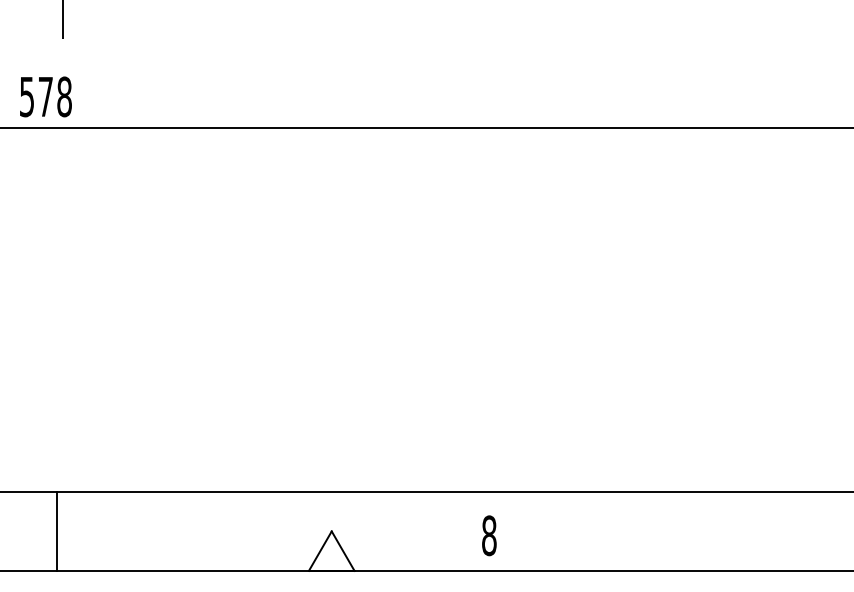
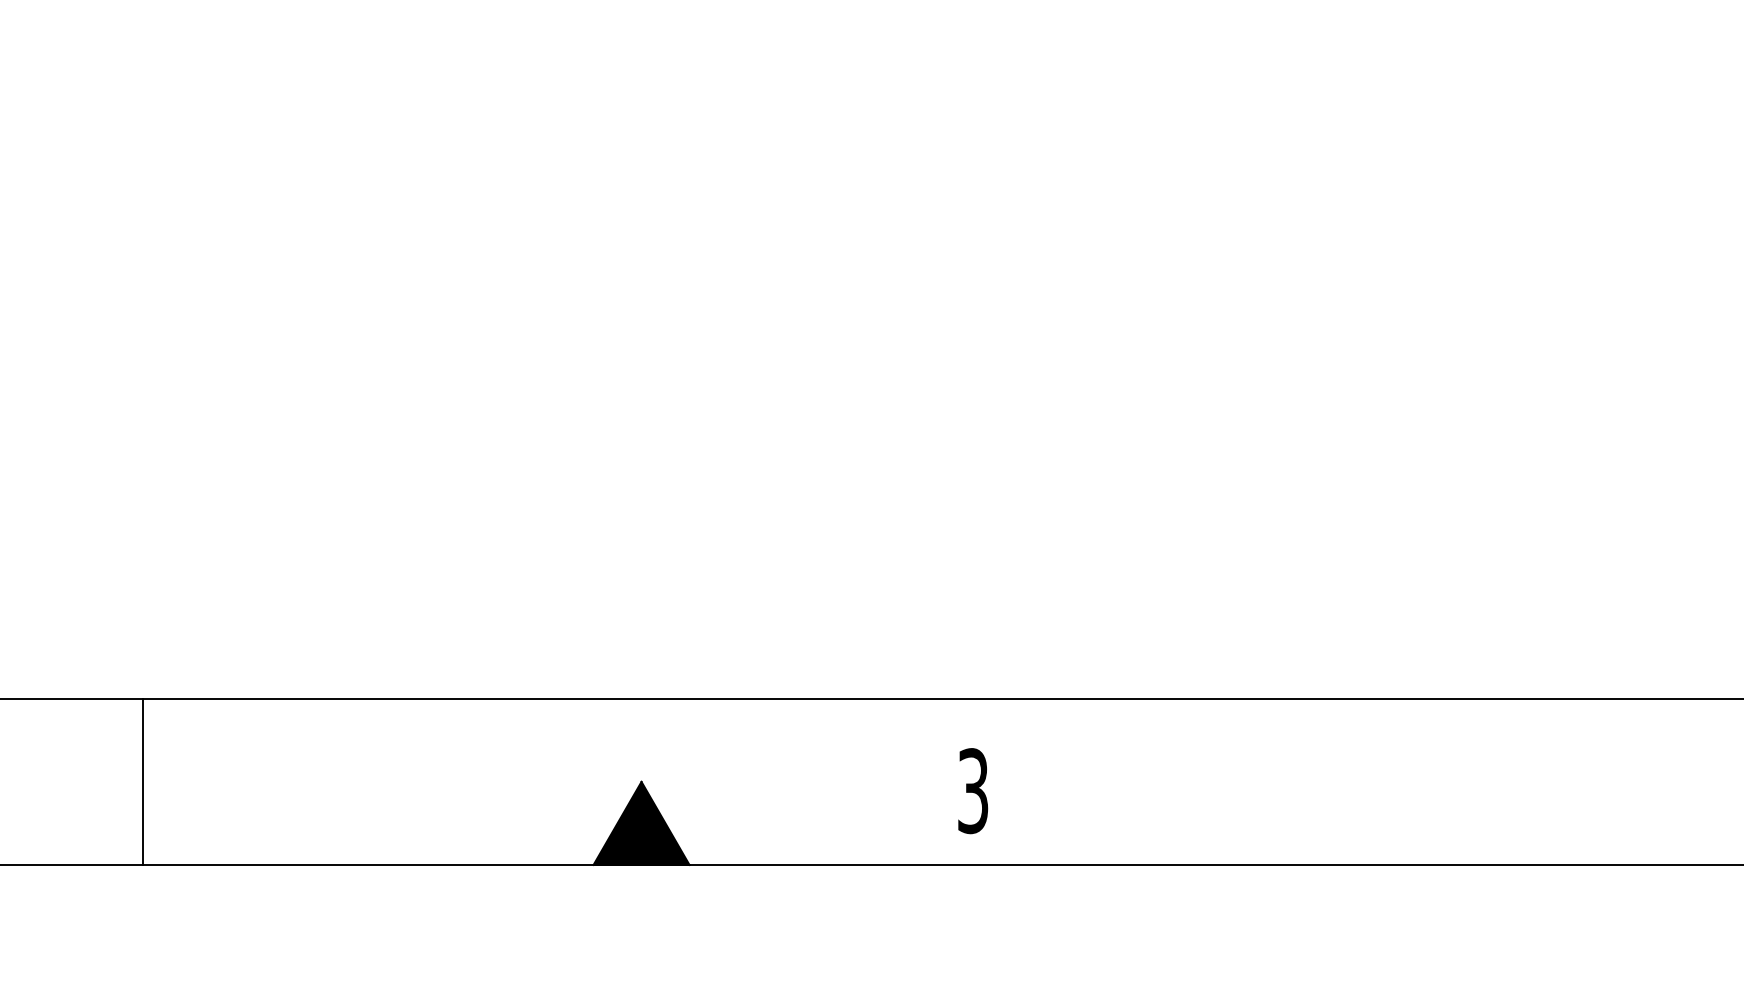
line: (56, 530) -> (142, 779), moved
text: (489, 535) -> (973, 790), 8 -> 3
fill: (331, 550) -> (641, 822), added

